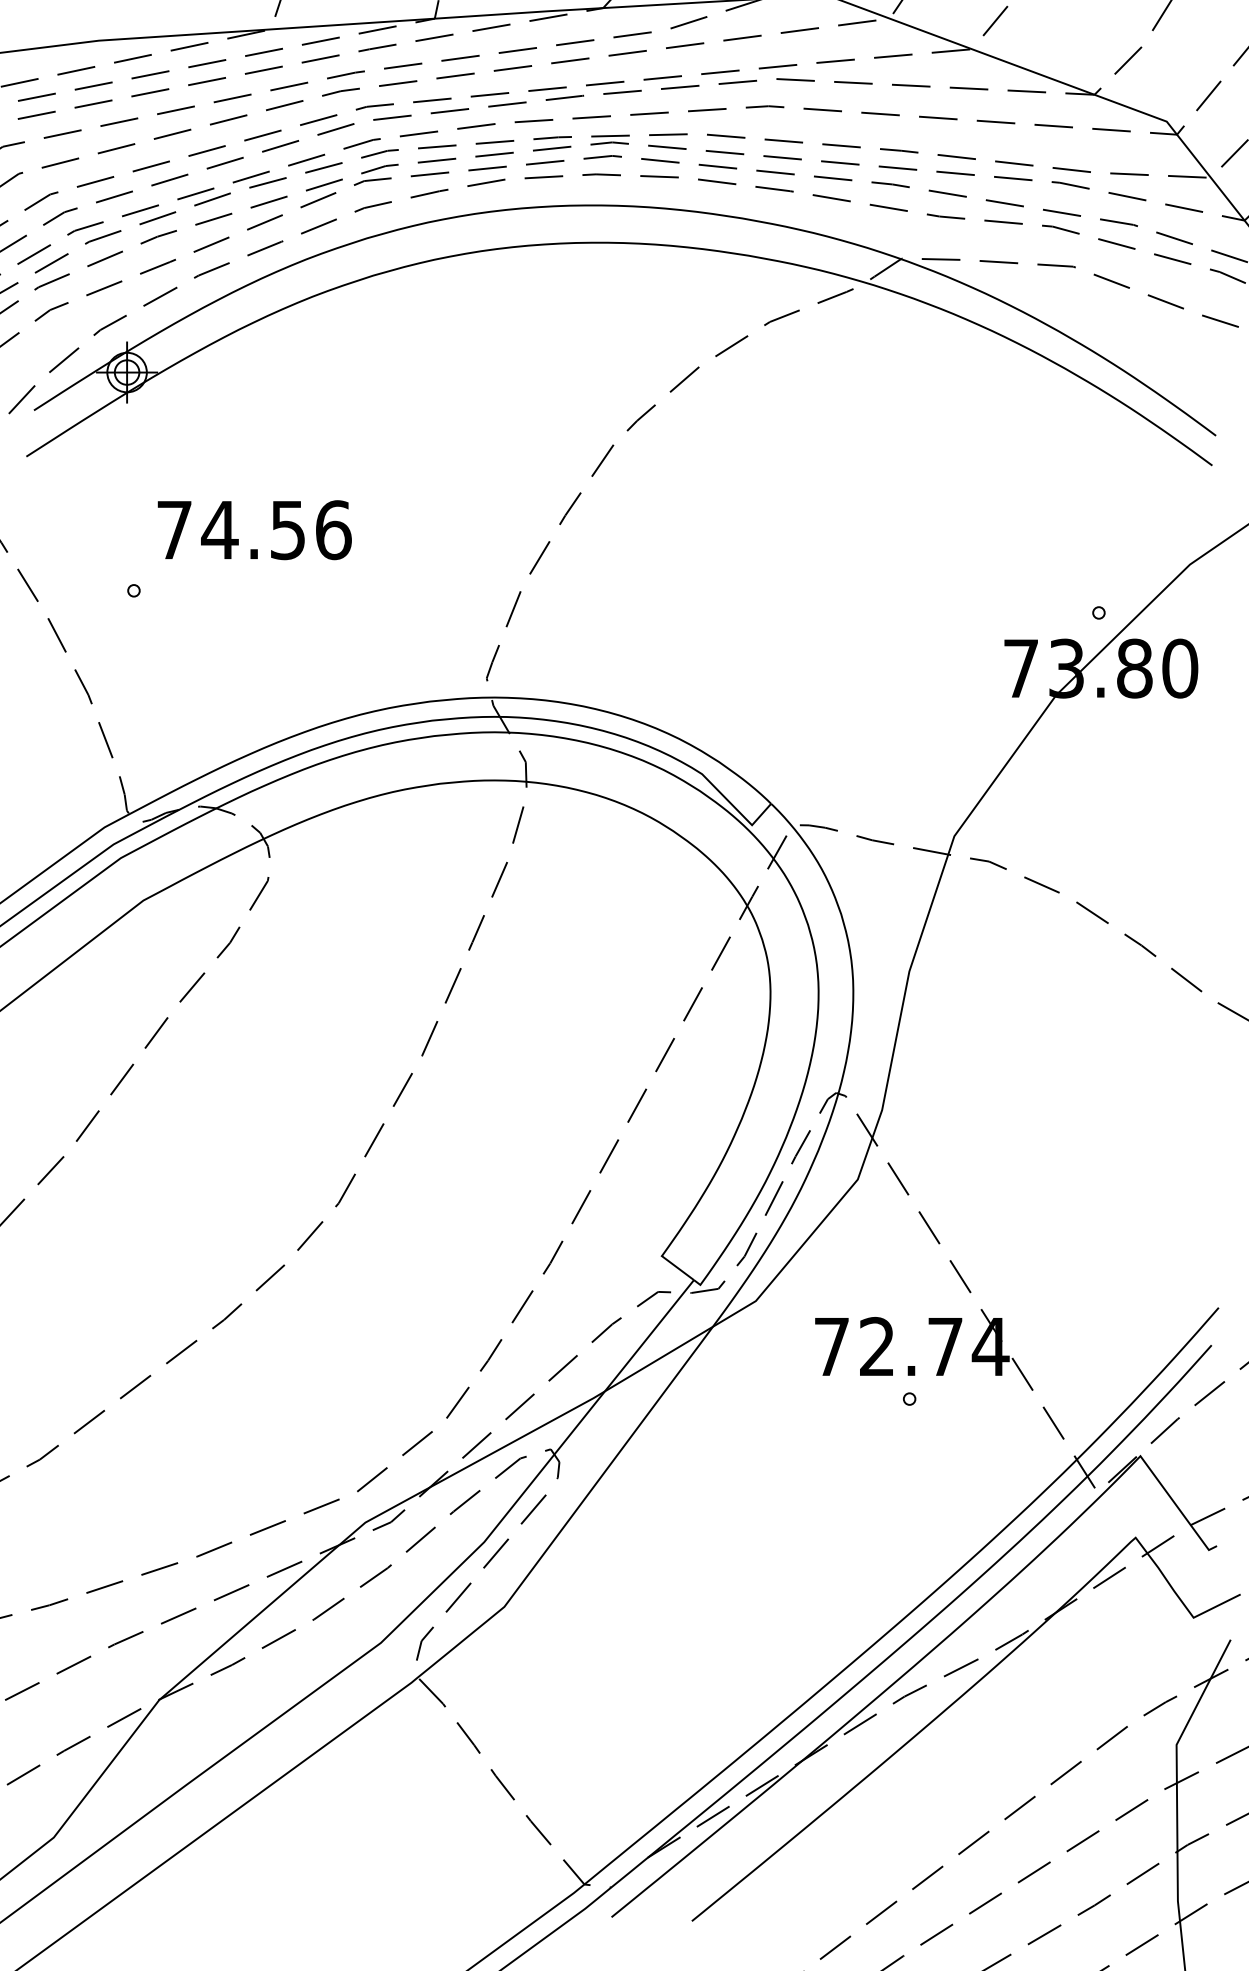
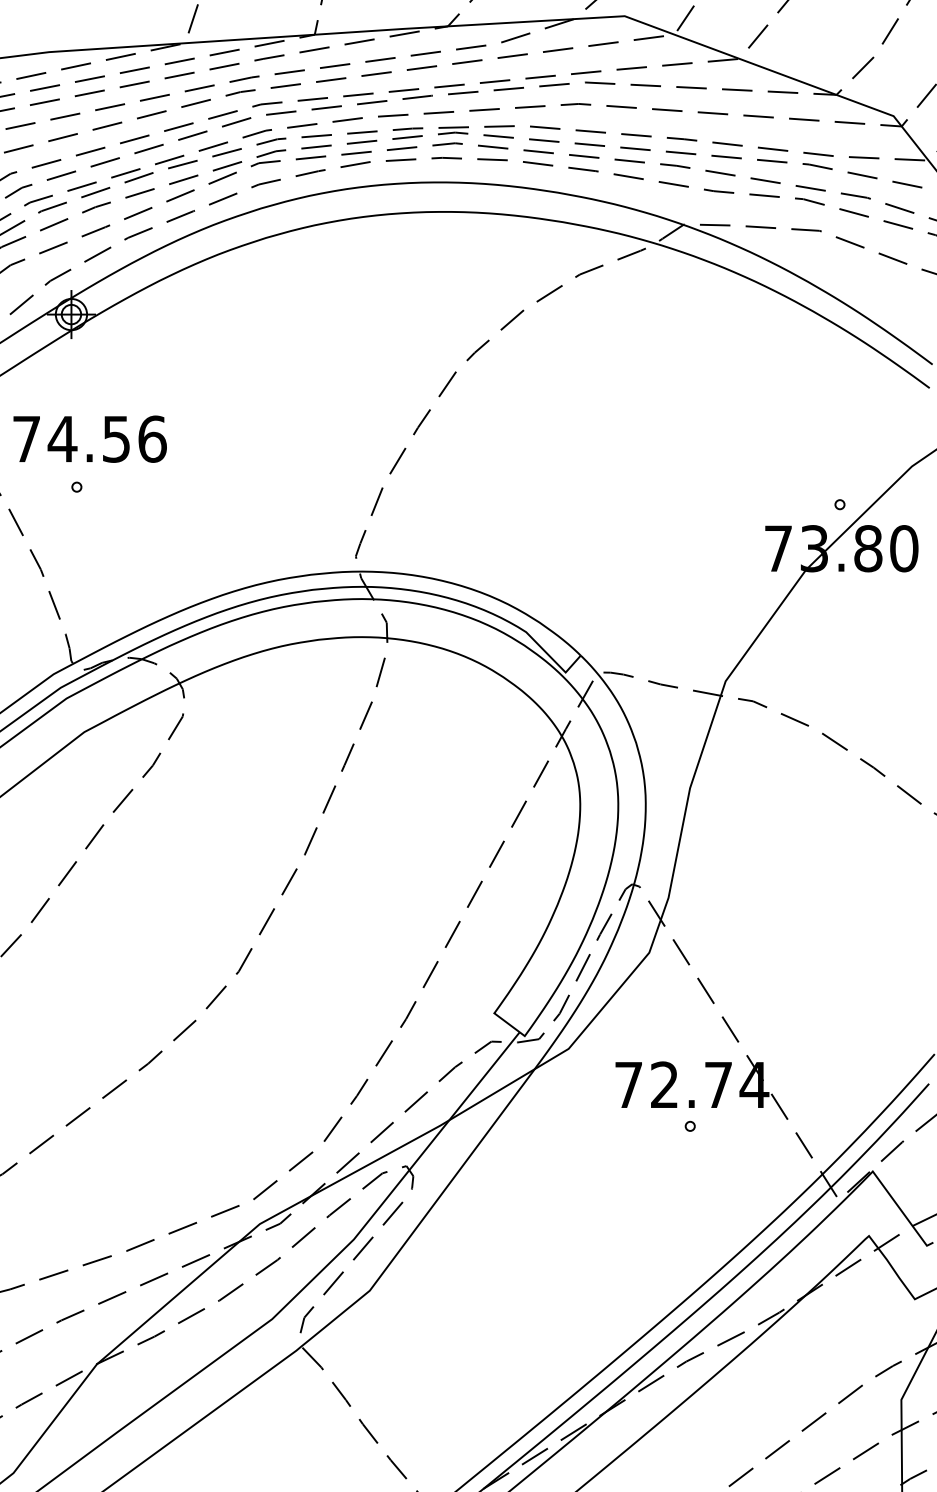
text: (254, 530) -> (89, 439), moved

